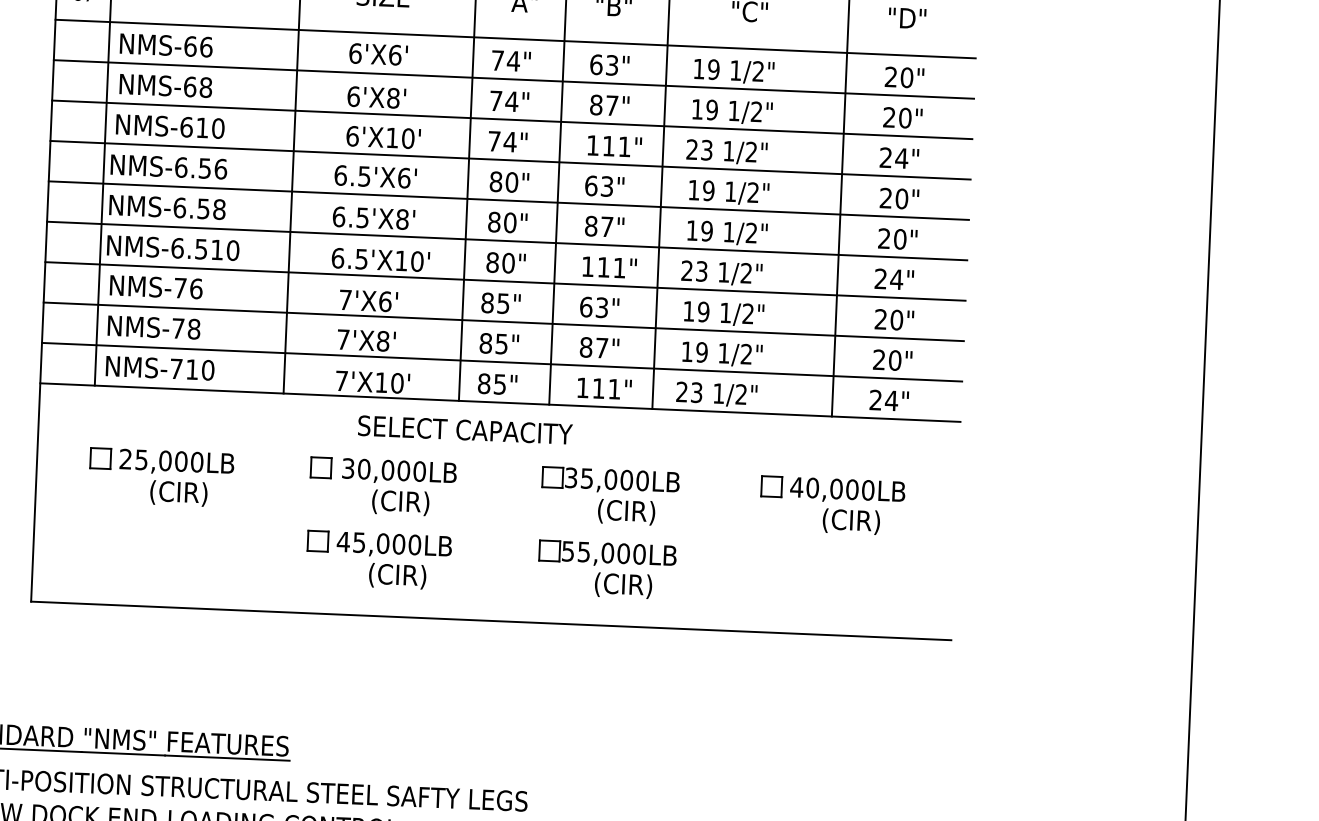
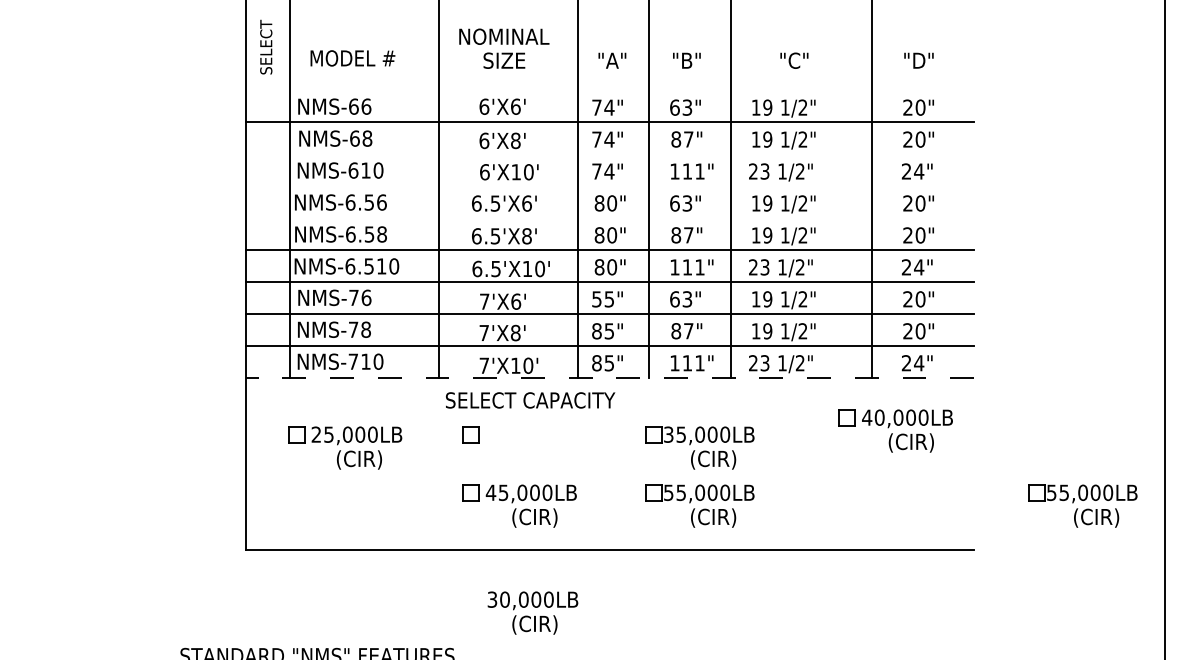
line: (515, 39) -> (610, 90), removed
line: (512, 119) -> (610, 153), removed
line: (510, 159) -> (610, 185), removed
line: (509, 200) -> (610, 217), removed
text: (487, 303) -> (596, 299), 85" -> 55"
line: (500, 402) -> (610, 377), solid -> dashed
text: (465, 430) -> (530, 400), moved
text: (398, 486) -> (532, 612), moved
part: (832, 505) -> (895, 430), moved
part: (1090, 589) -> (1082, 505), added

